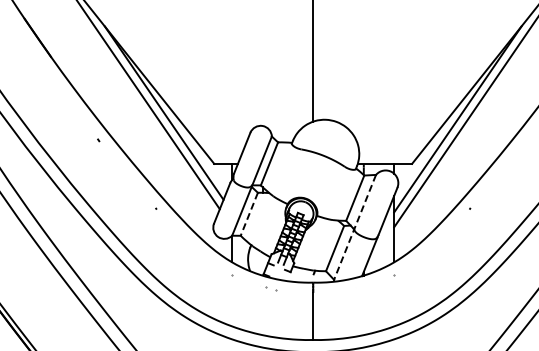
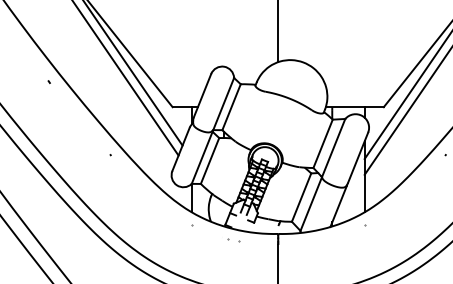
line: (249, 214) -> (210, 161), dashed -> solid
line: (354, 227) -> (322, 175), dashed -> solid

